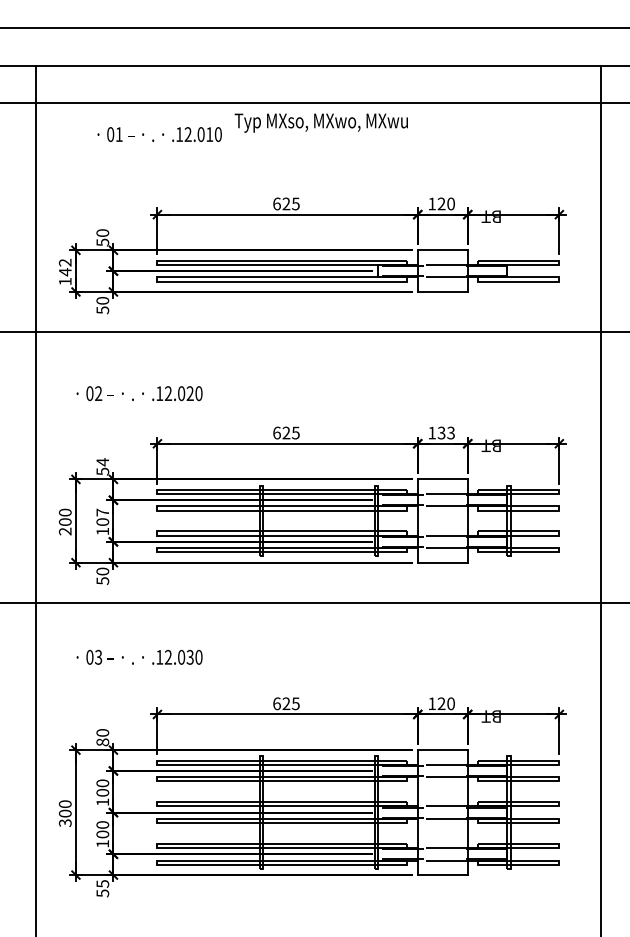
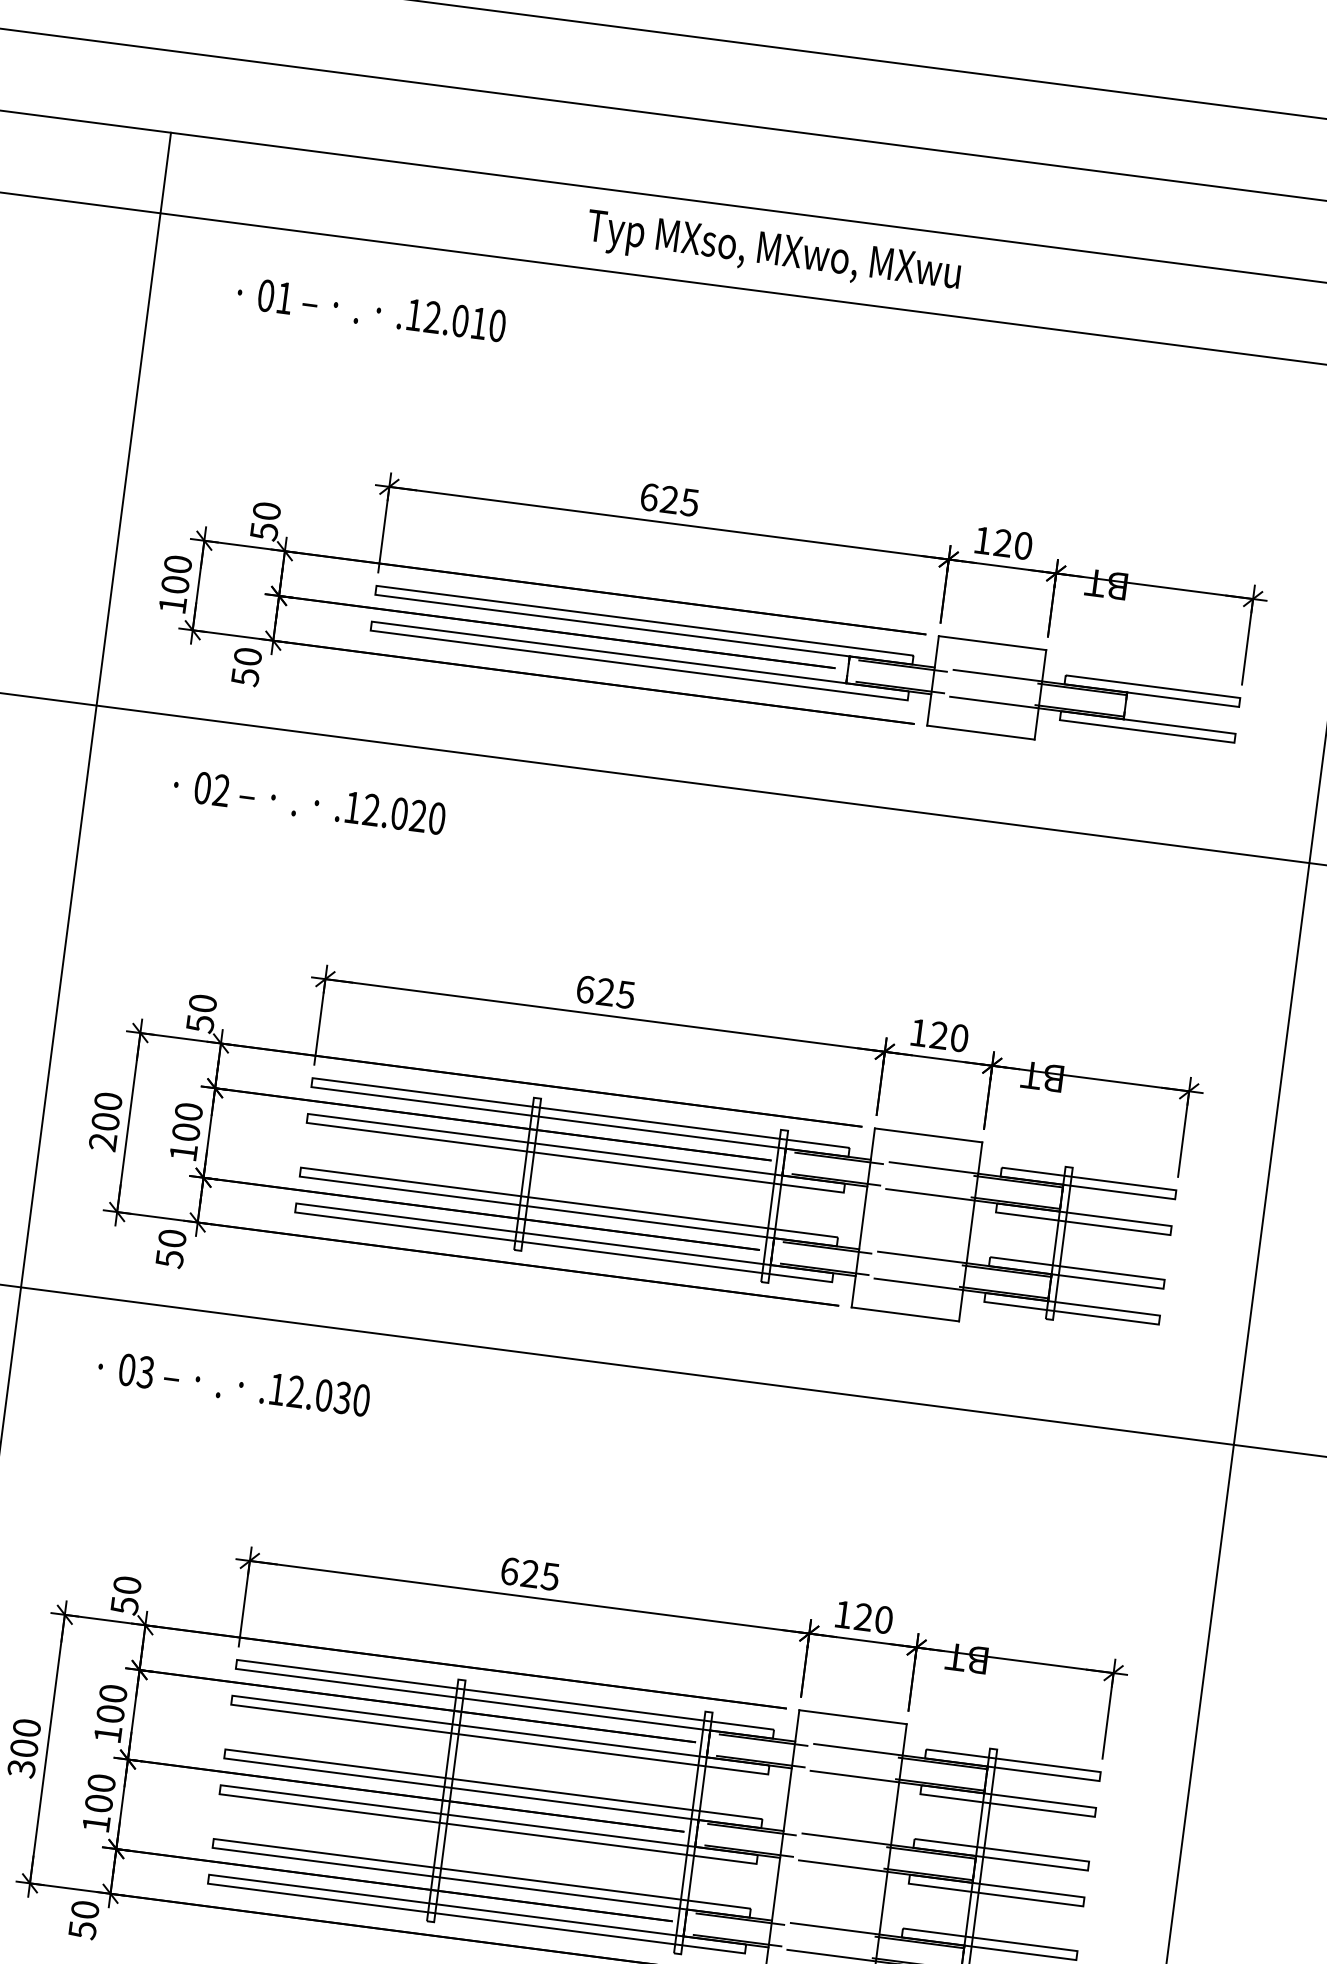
text: (320, 122) -> (771, 252), moved
text: (159, 134) -> (371, 309), moved
text: (64, 267) -> (174, 574), 142 -> 100
text: (139, 393) -> (309, 801), moved
text: (445, 432) -> (947, 1035), 133 -> 120
text: (102, 462) -> (202, 1004), 54 -> 50
text: (102, 512) -> (188, 1111), 107 -> 100
text: (139, 656) -> (233, 1381), moved
text: (102, 742) -> (124, 1605), 80 -> 50
text: (102, 883) -> (84, 1908), 55 -> 50

